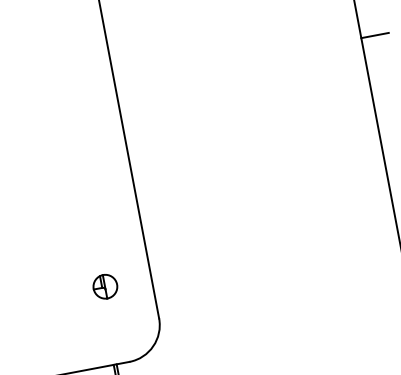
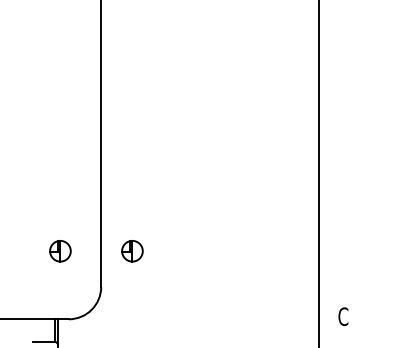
line: (375, 35) -> (331, 80), removed
part: (186, 271) -> (132, 251), added

